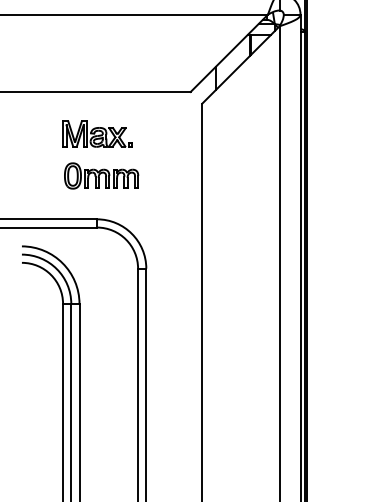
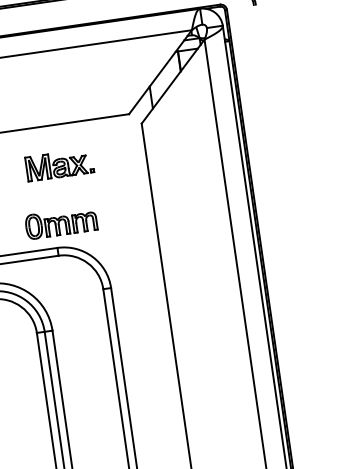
part: (97, 133) -> (59, 164), moved
part: (101, 175) -> (61, 222), moved

